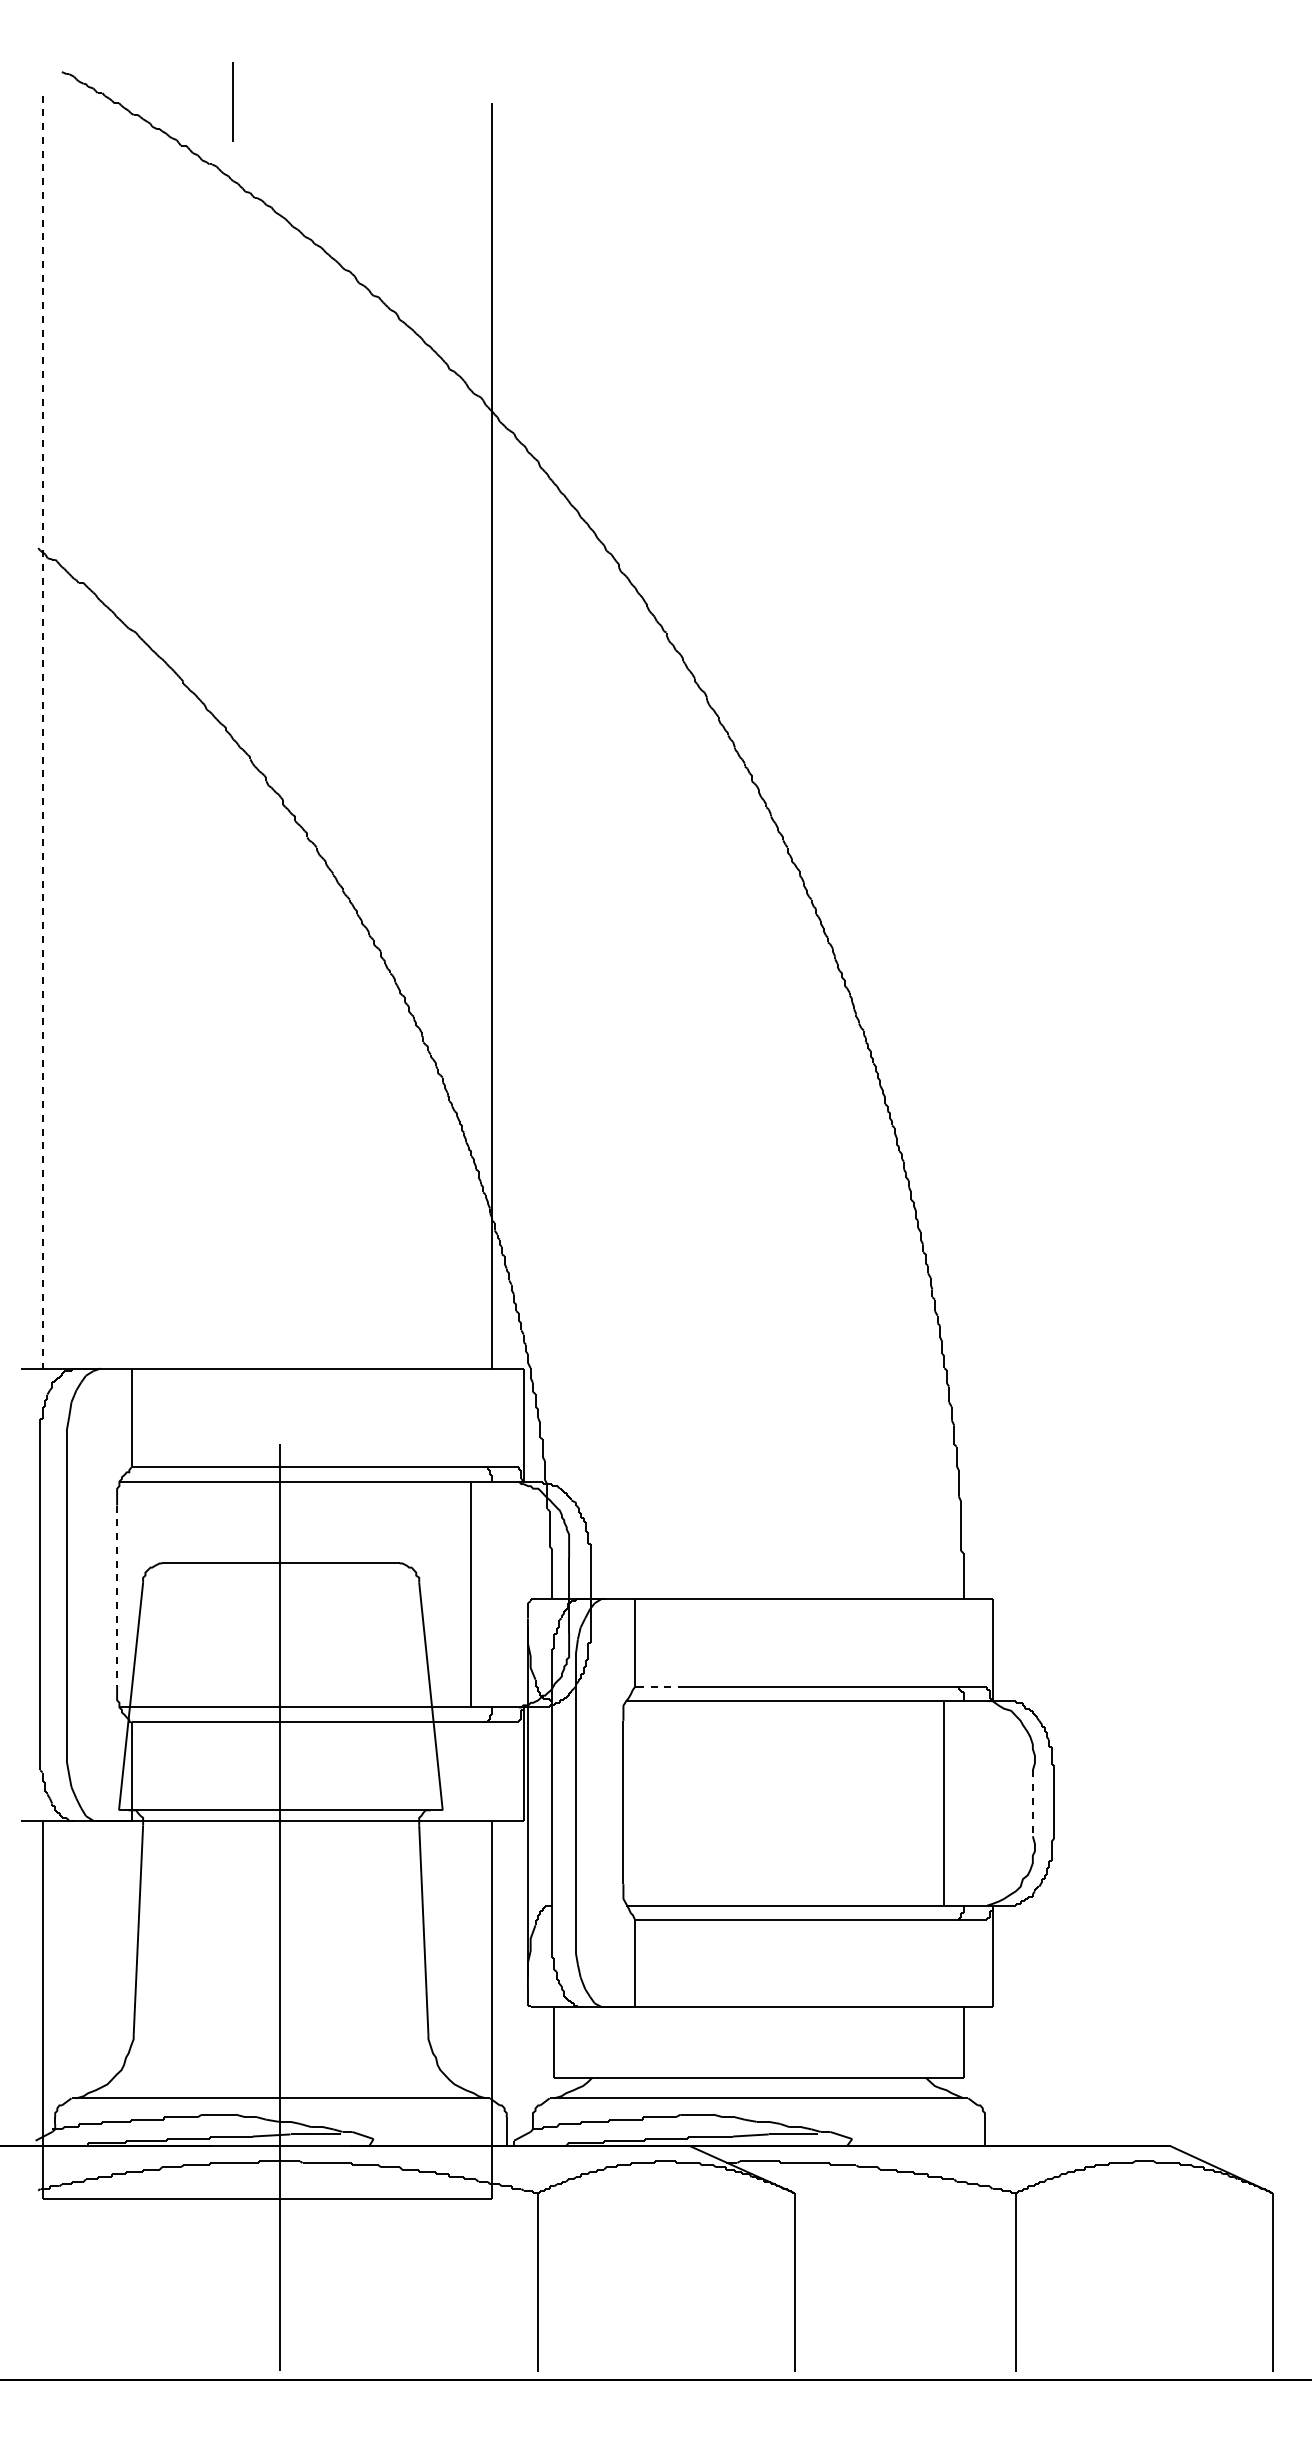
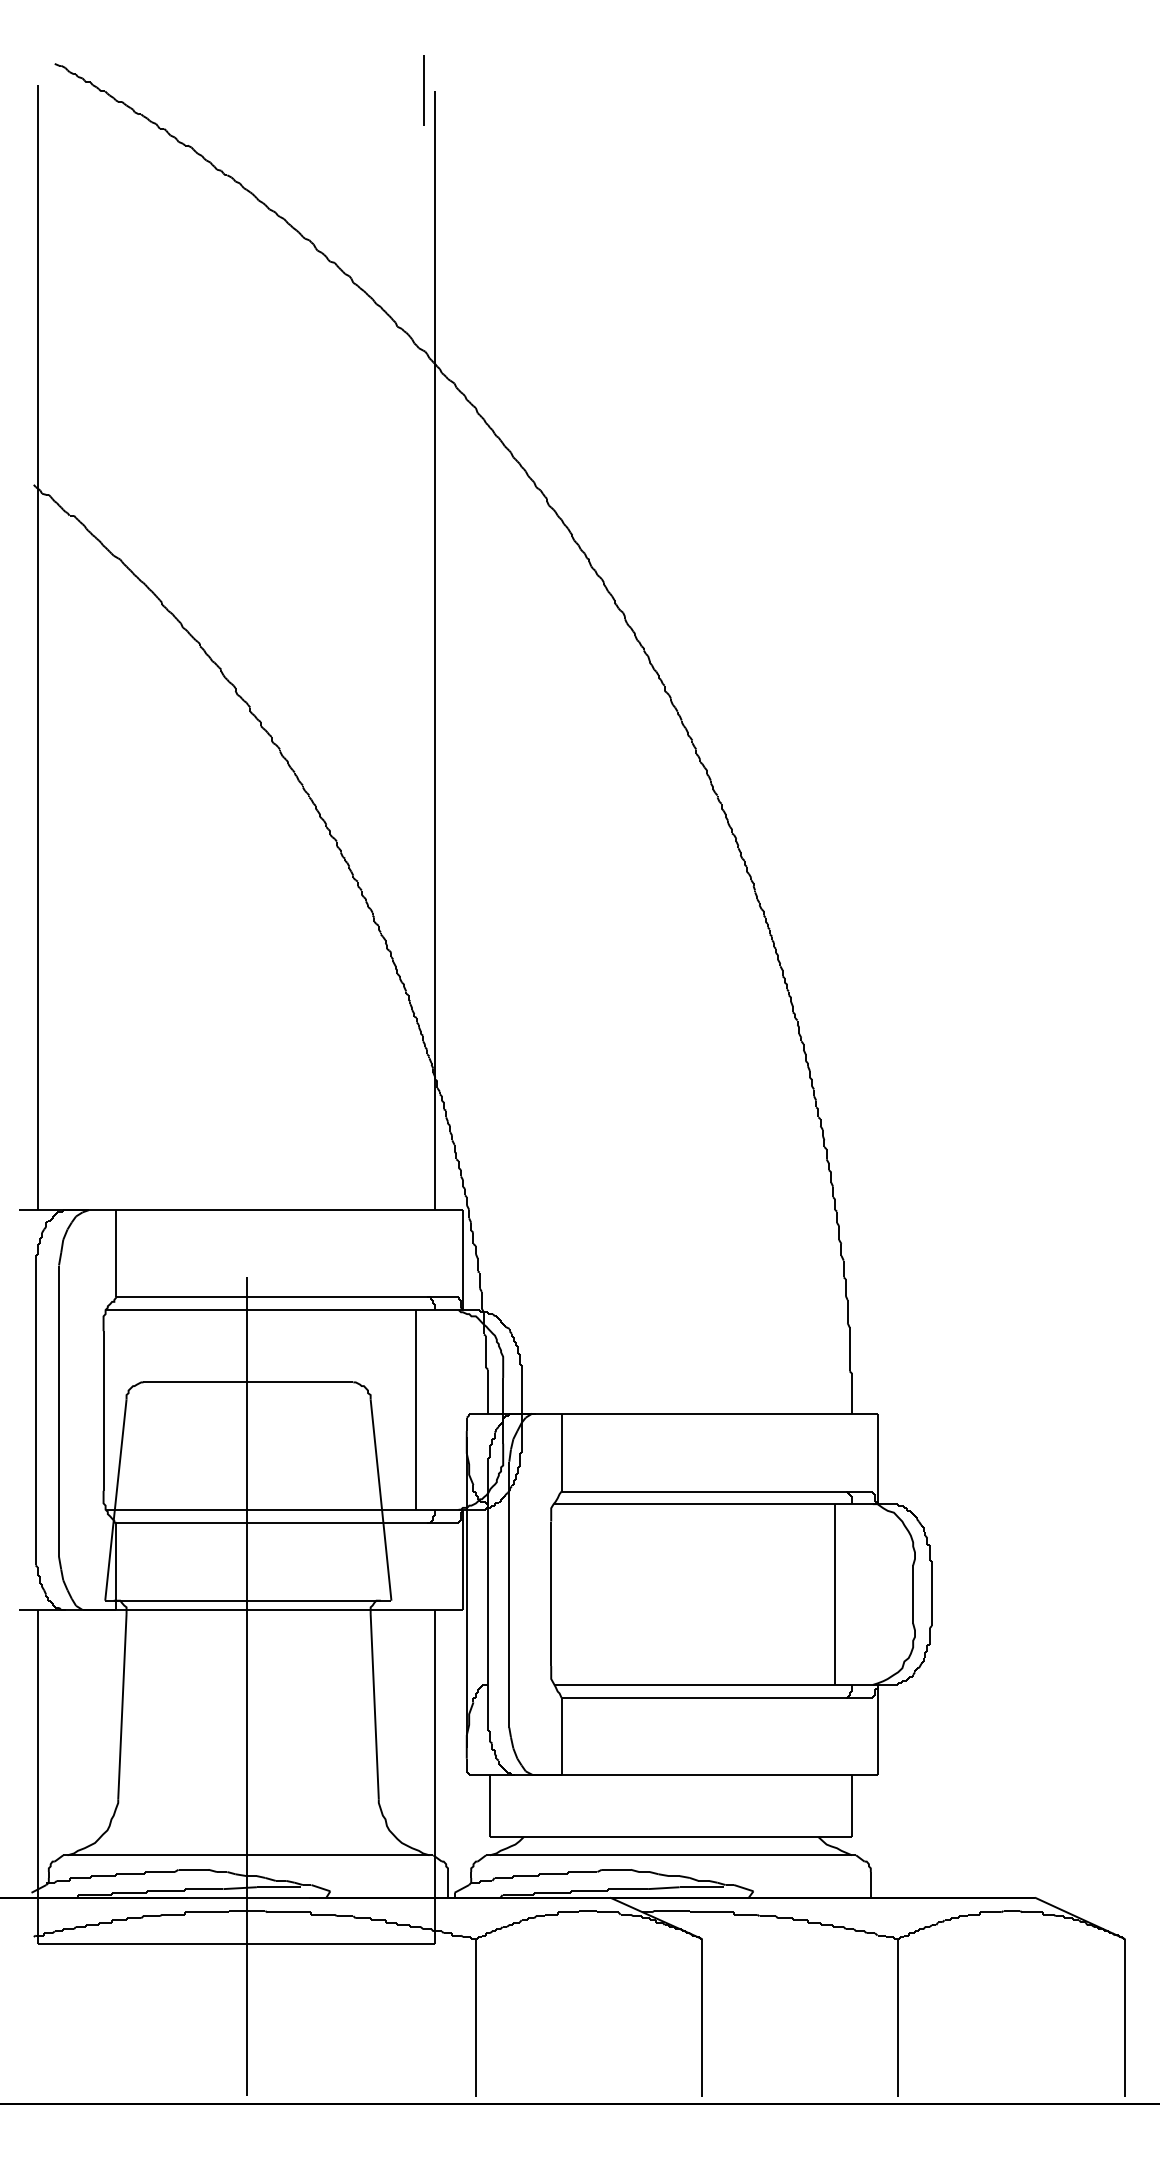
line: (232, 101) -> (423, 89), moved
line: (42, 732) -> (37, 647), dashed -> solid
line: (117, 1596) -> (103, 1411), dashed -> solid
line: (661, 1686) -> (584, 1491), dashed -> solid
line: (1032, 1803) -> (912, 1594), dashed -> solid

